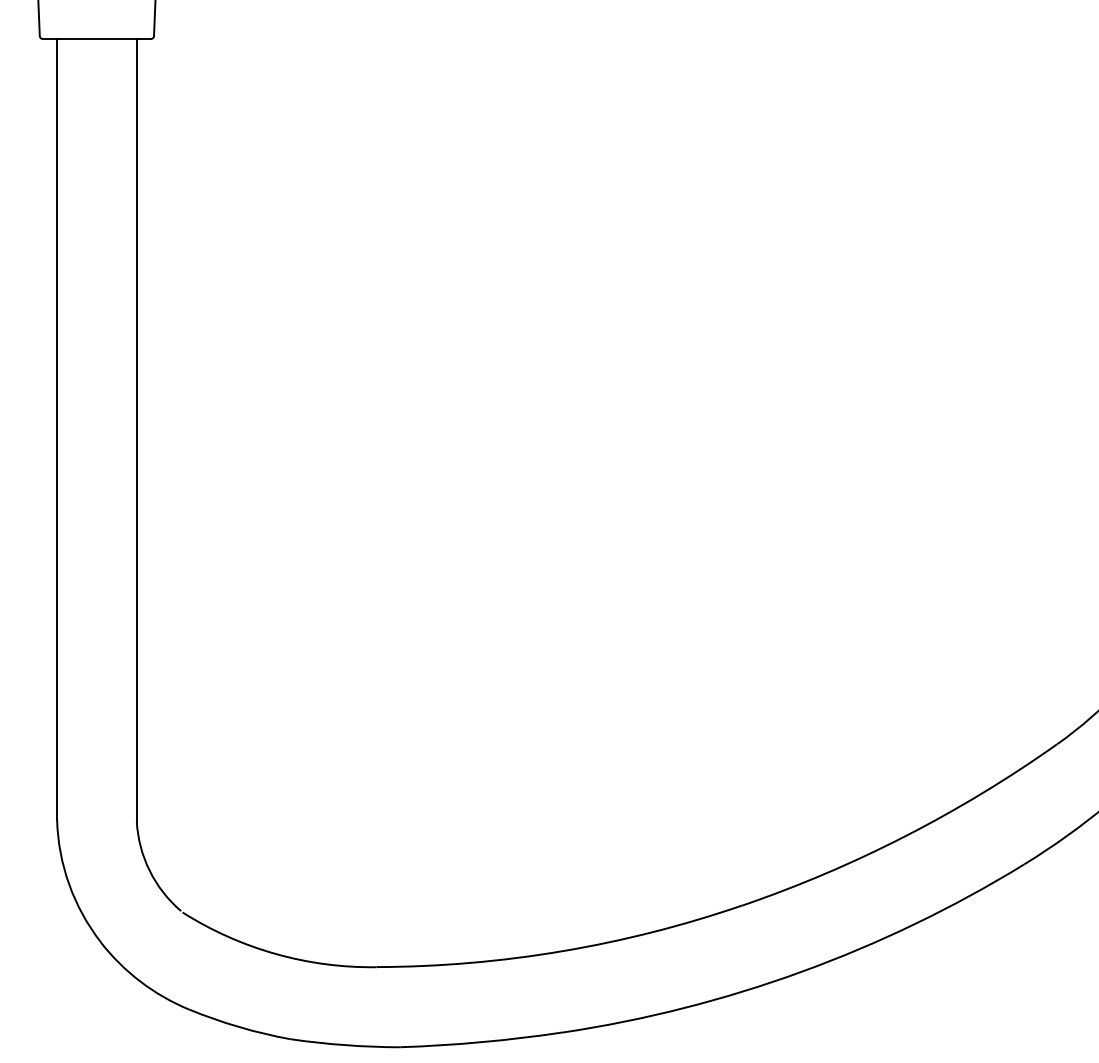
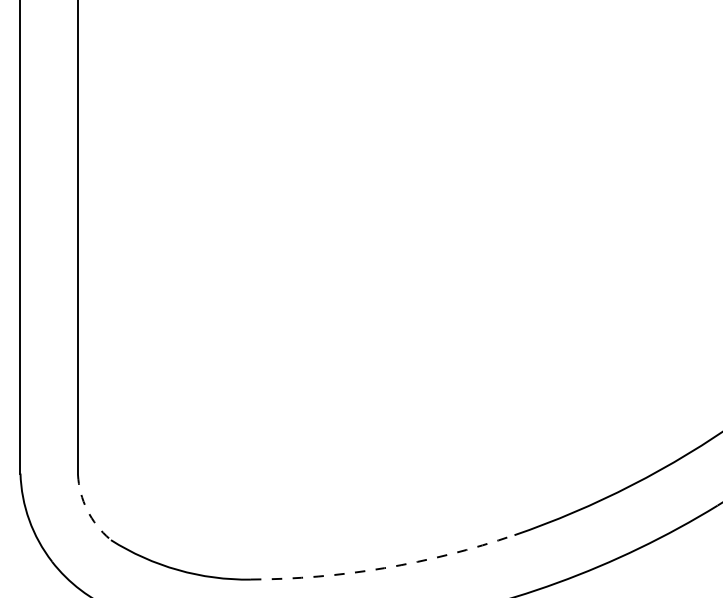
arc: (149, 870) -> (87, 509), solid -> dashed
arc: (562, 951) -> (384, 568), solid -> dashed

